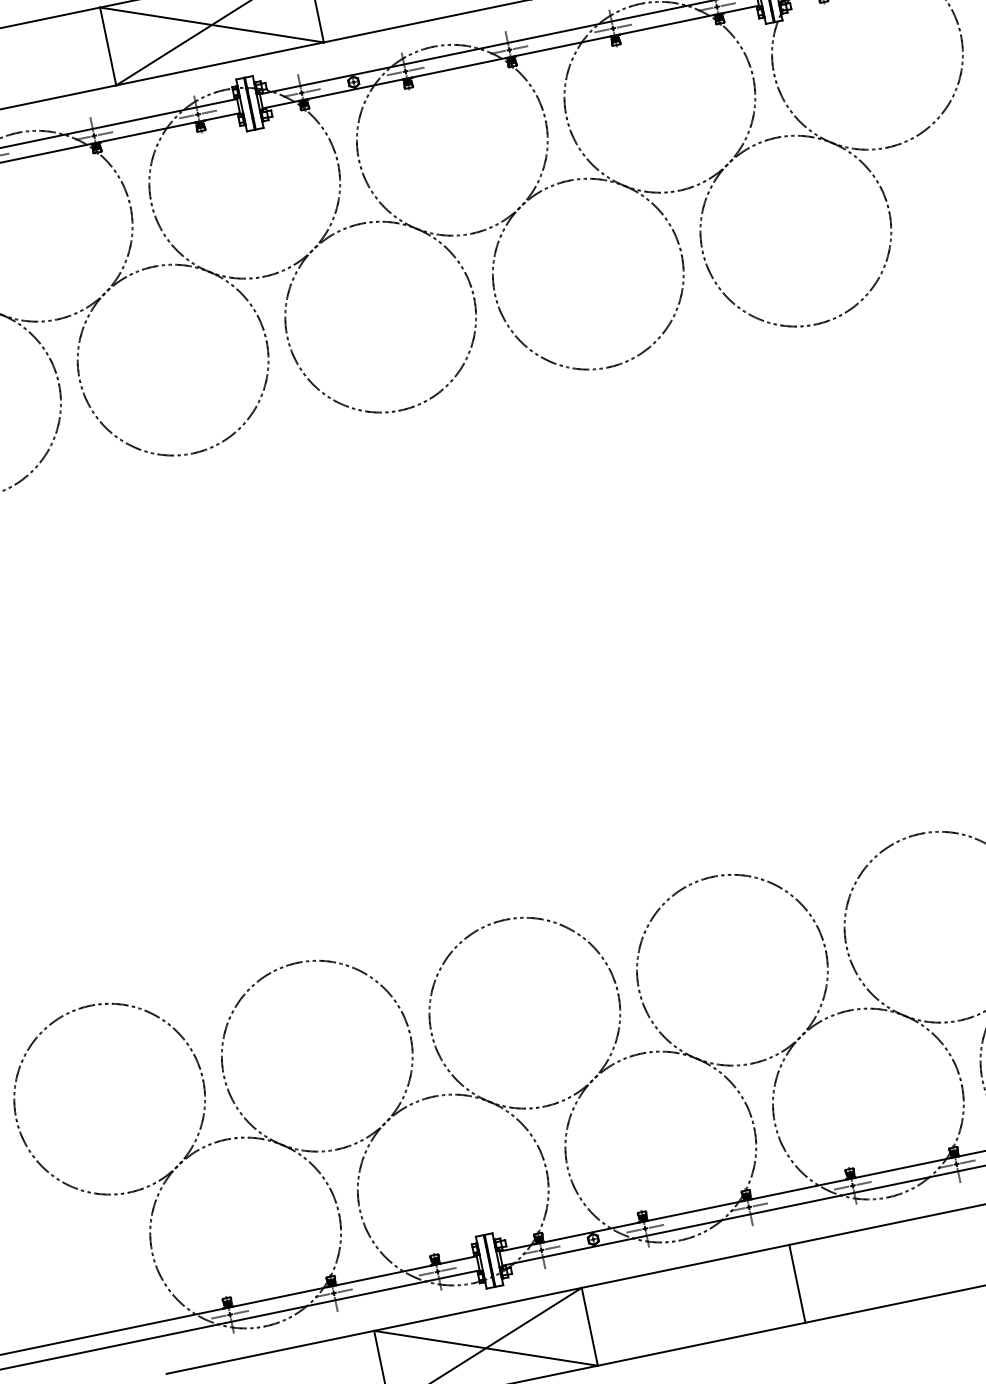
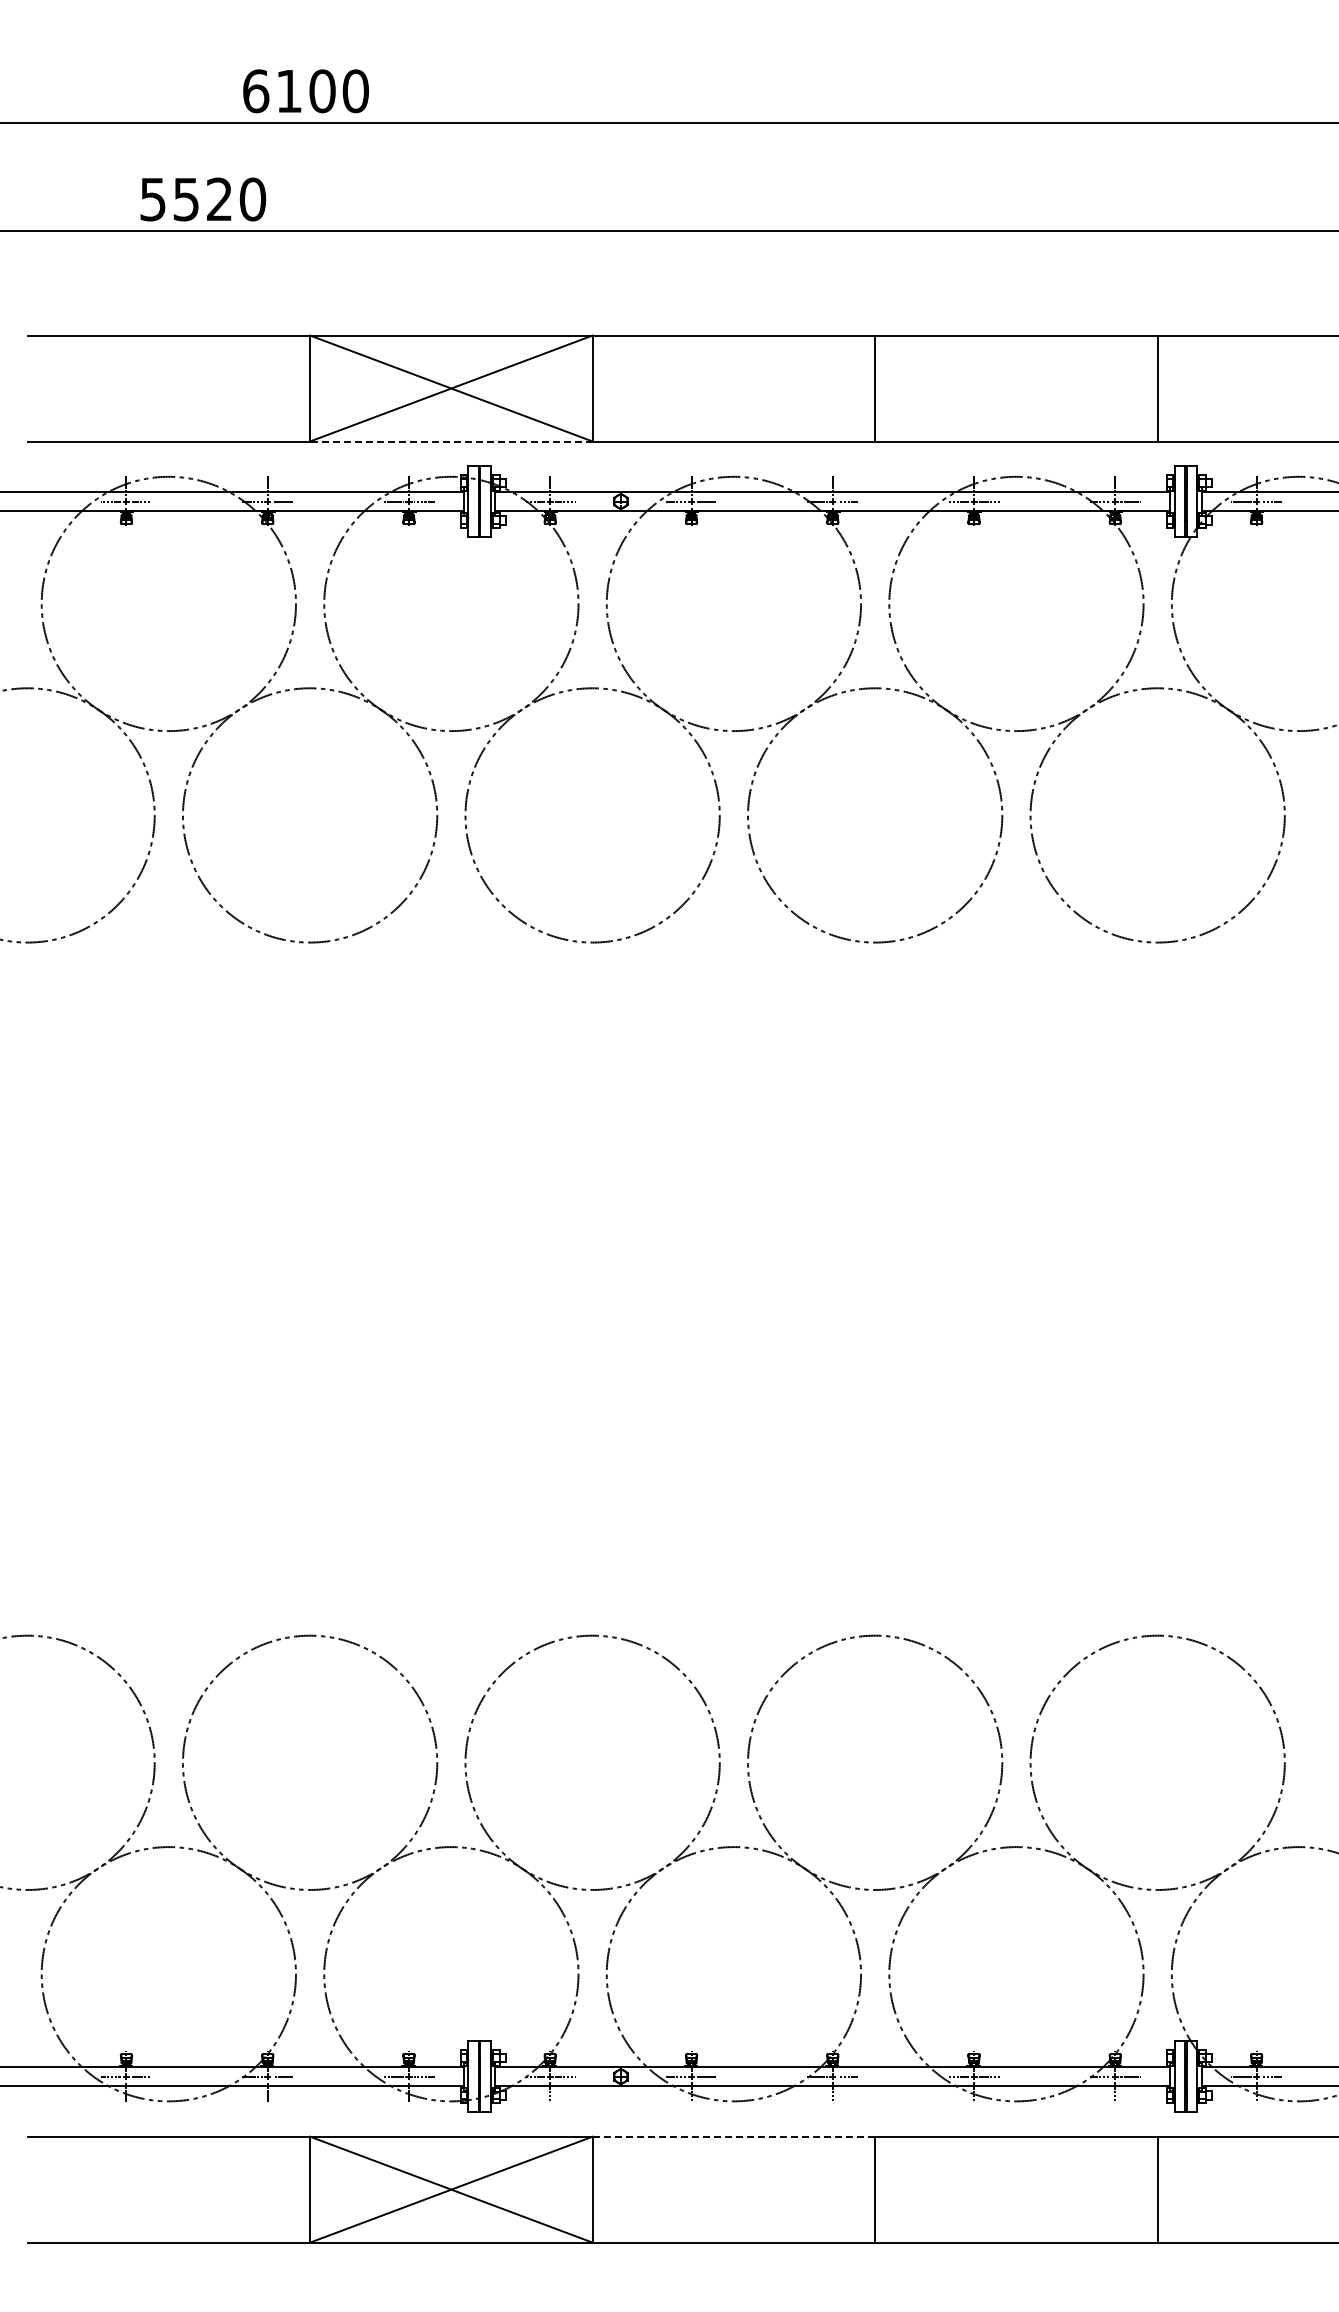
line: (219, 64) -> (450, 441), solid -> dashed
line: (685, 1266) -> (734, 2136), solid -> dashed

